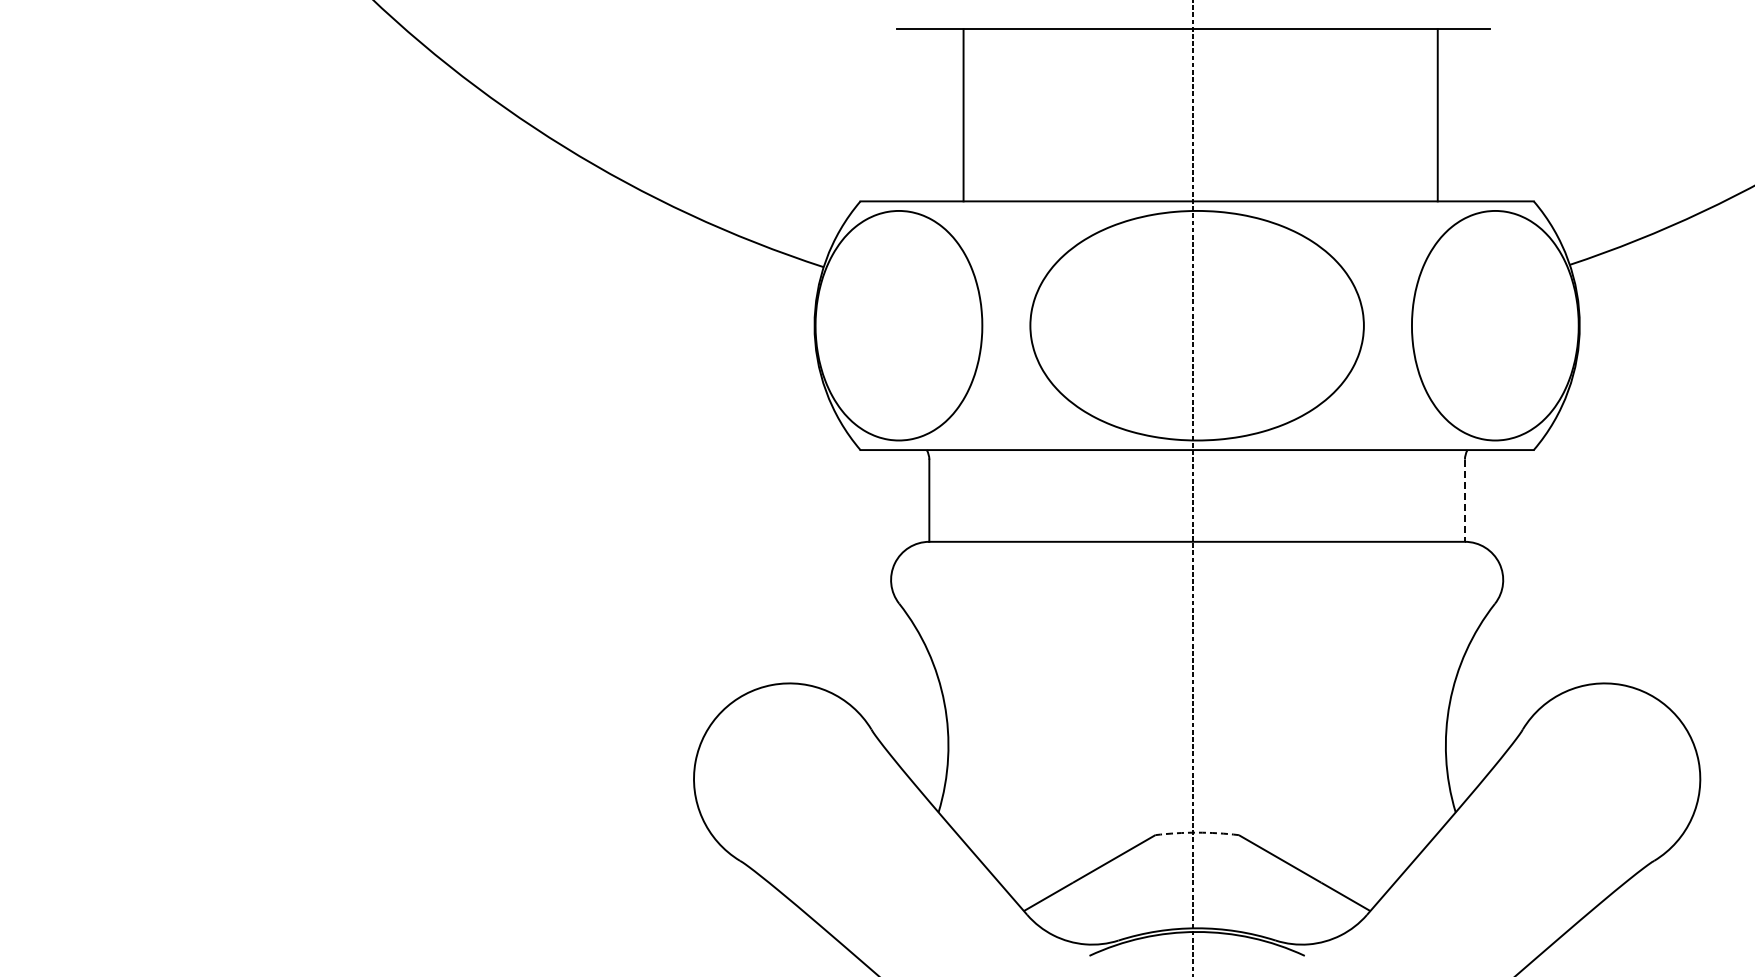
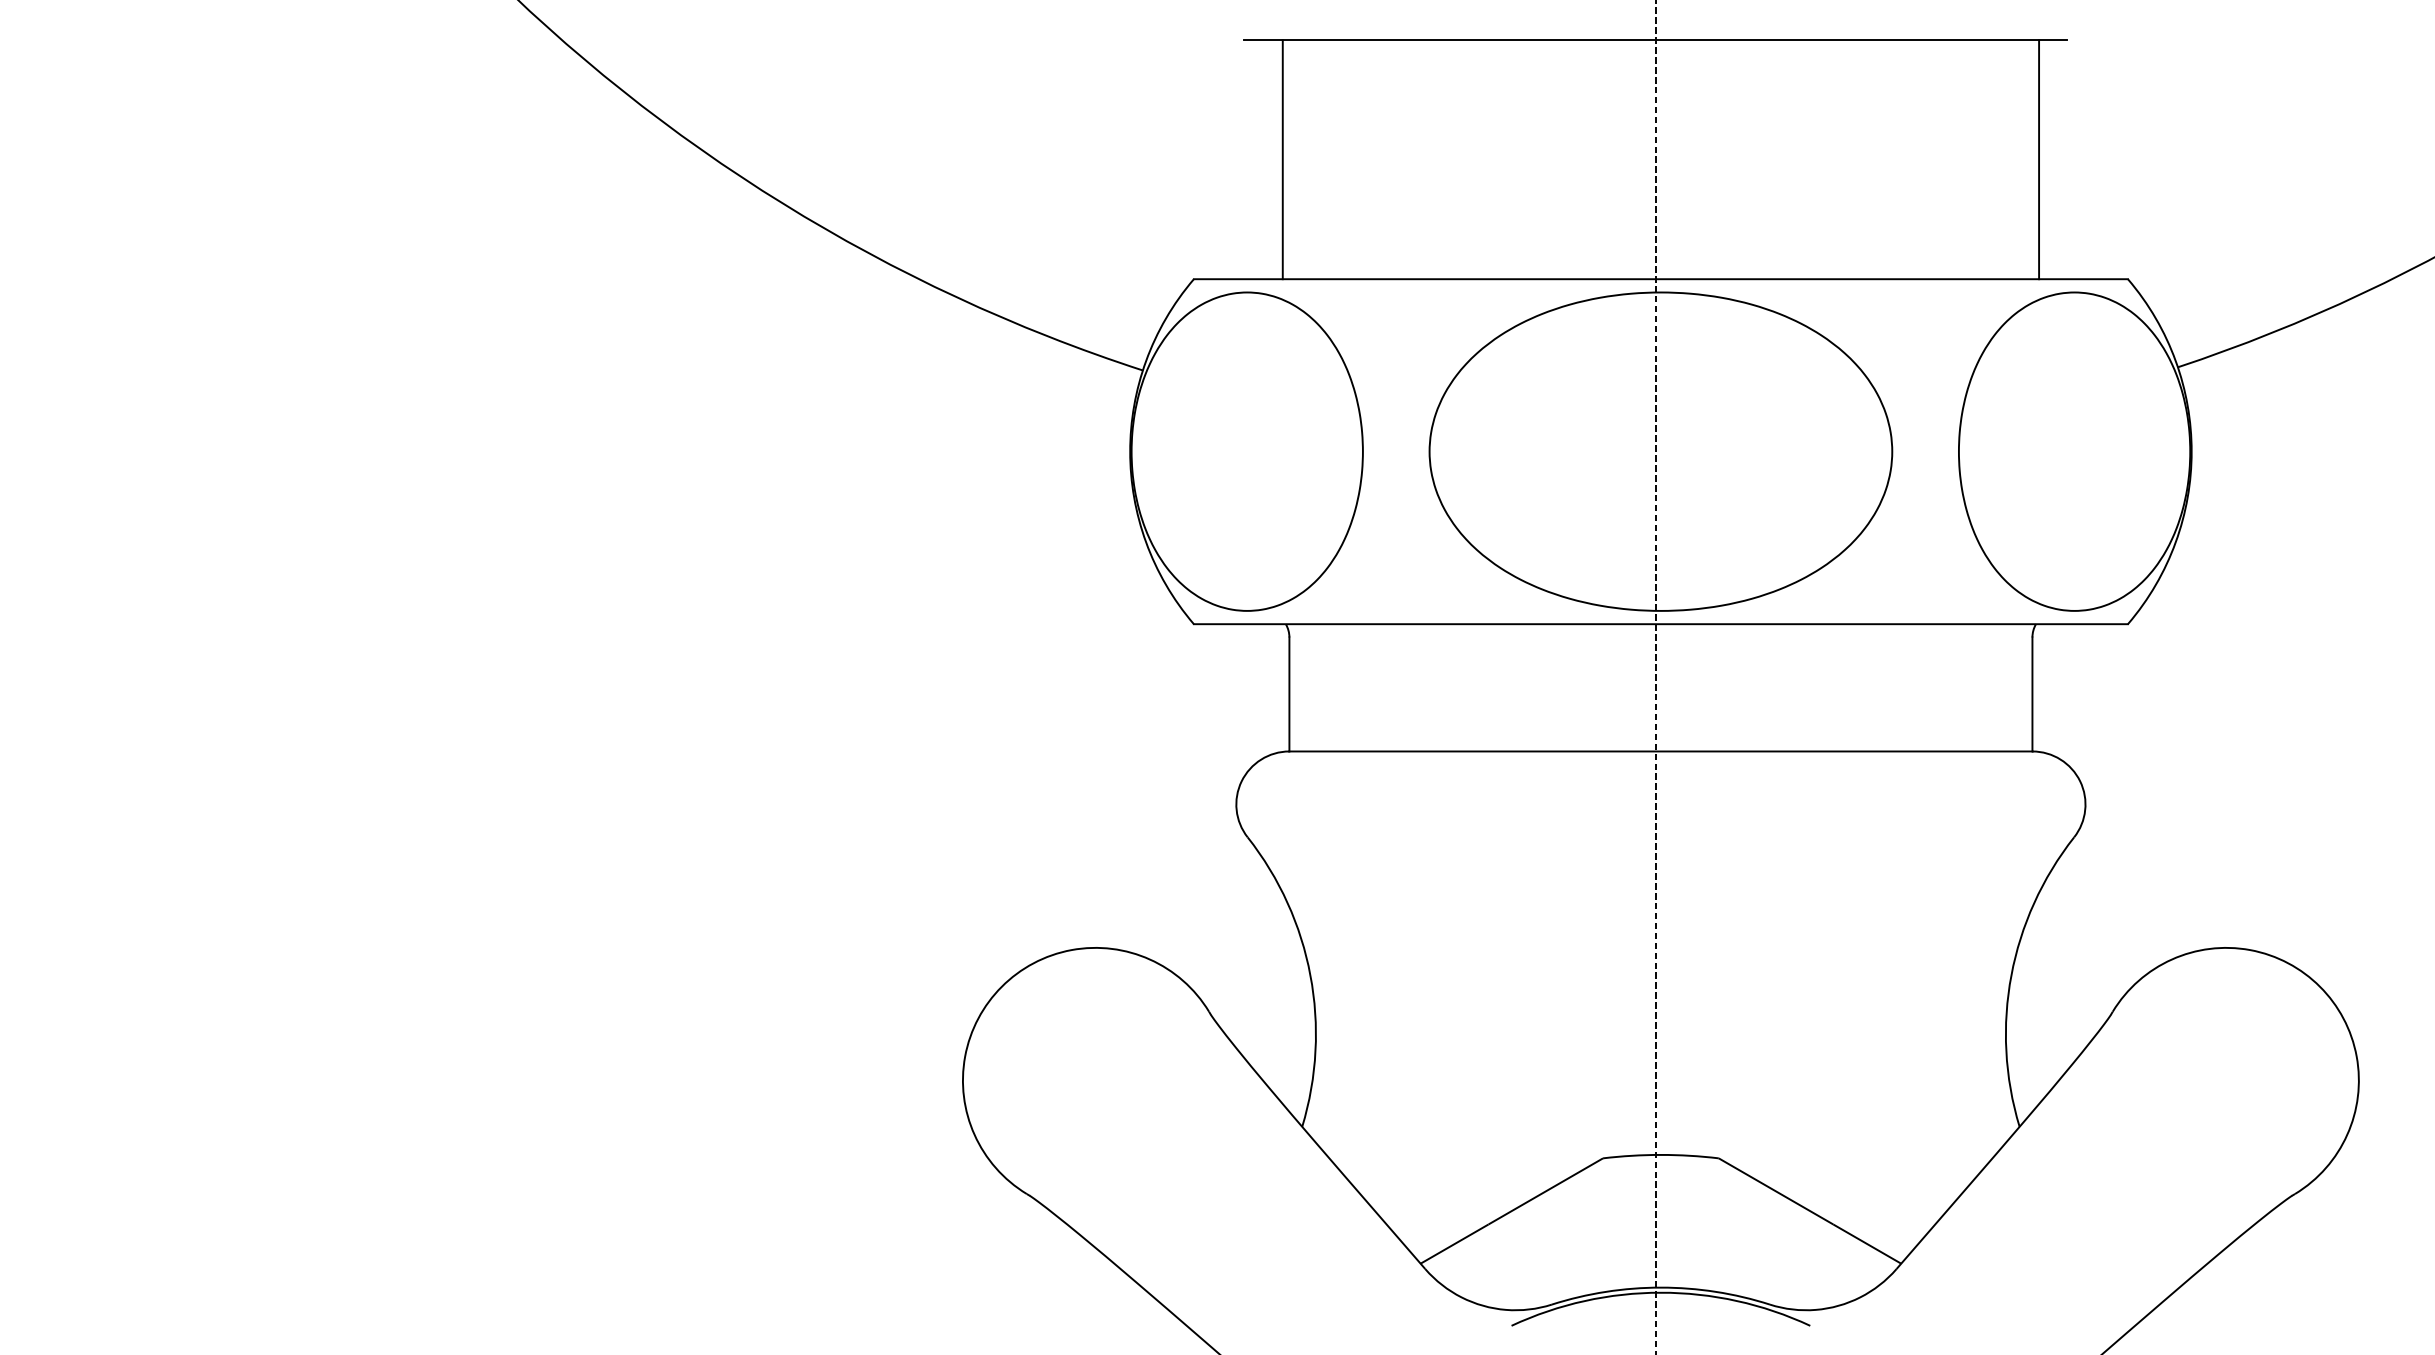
line: (963, 115) -> (1282, 160), moved
line: (1437, 115) -> (2038, 160), moved
line: (1464, 501) -> (2031, 695), dashed -> solid
arc: (1197, 832) -> (1661, 1154), dashed -> solid

